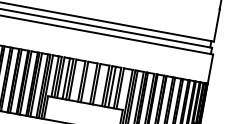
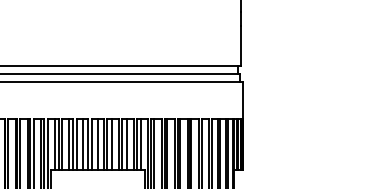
line: (77, 80) -> (83, 144), added
line: (88, 82) -> (97, 144), added
line: (100, 84) -> (112, 144), added
line: (123, 88) -> (140, 144), added

